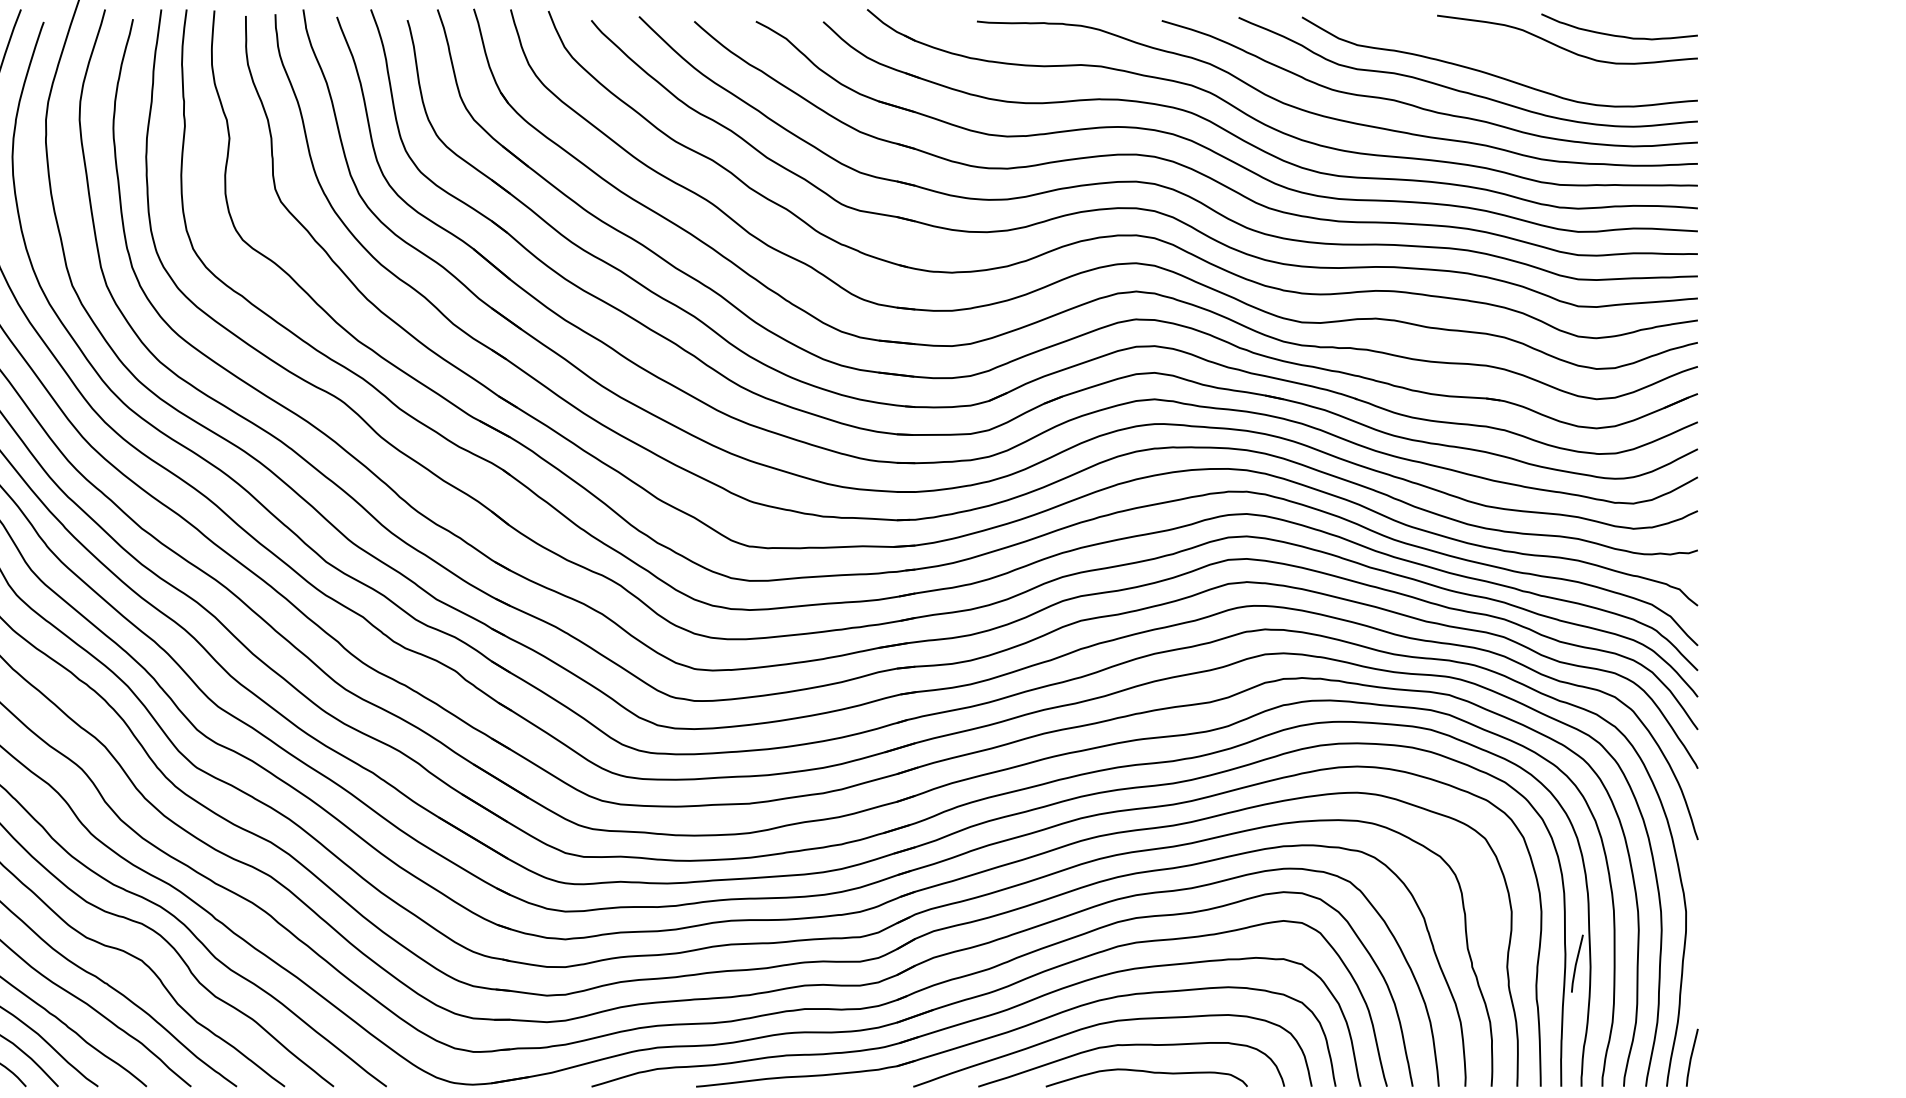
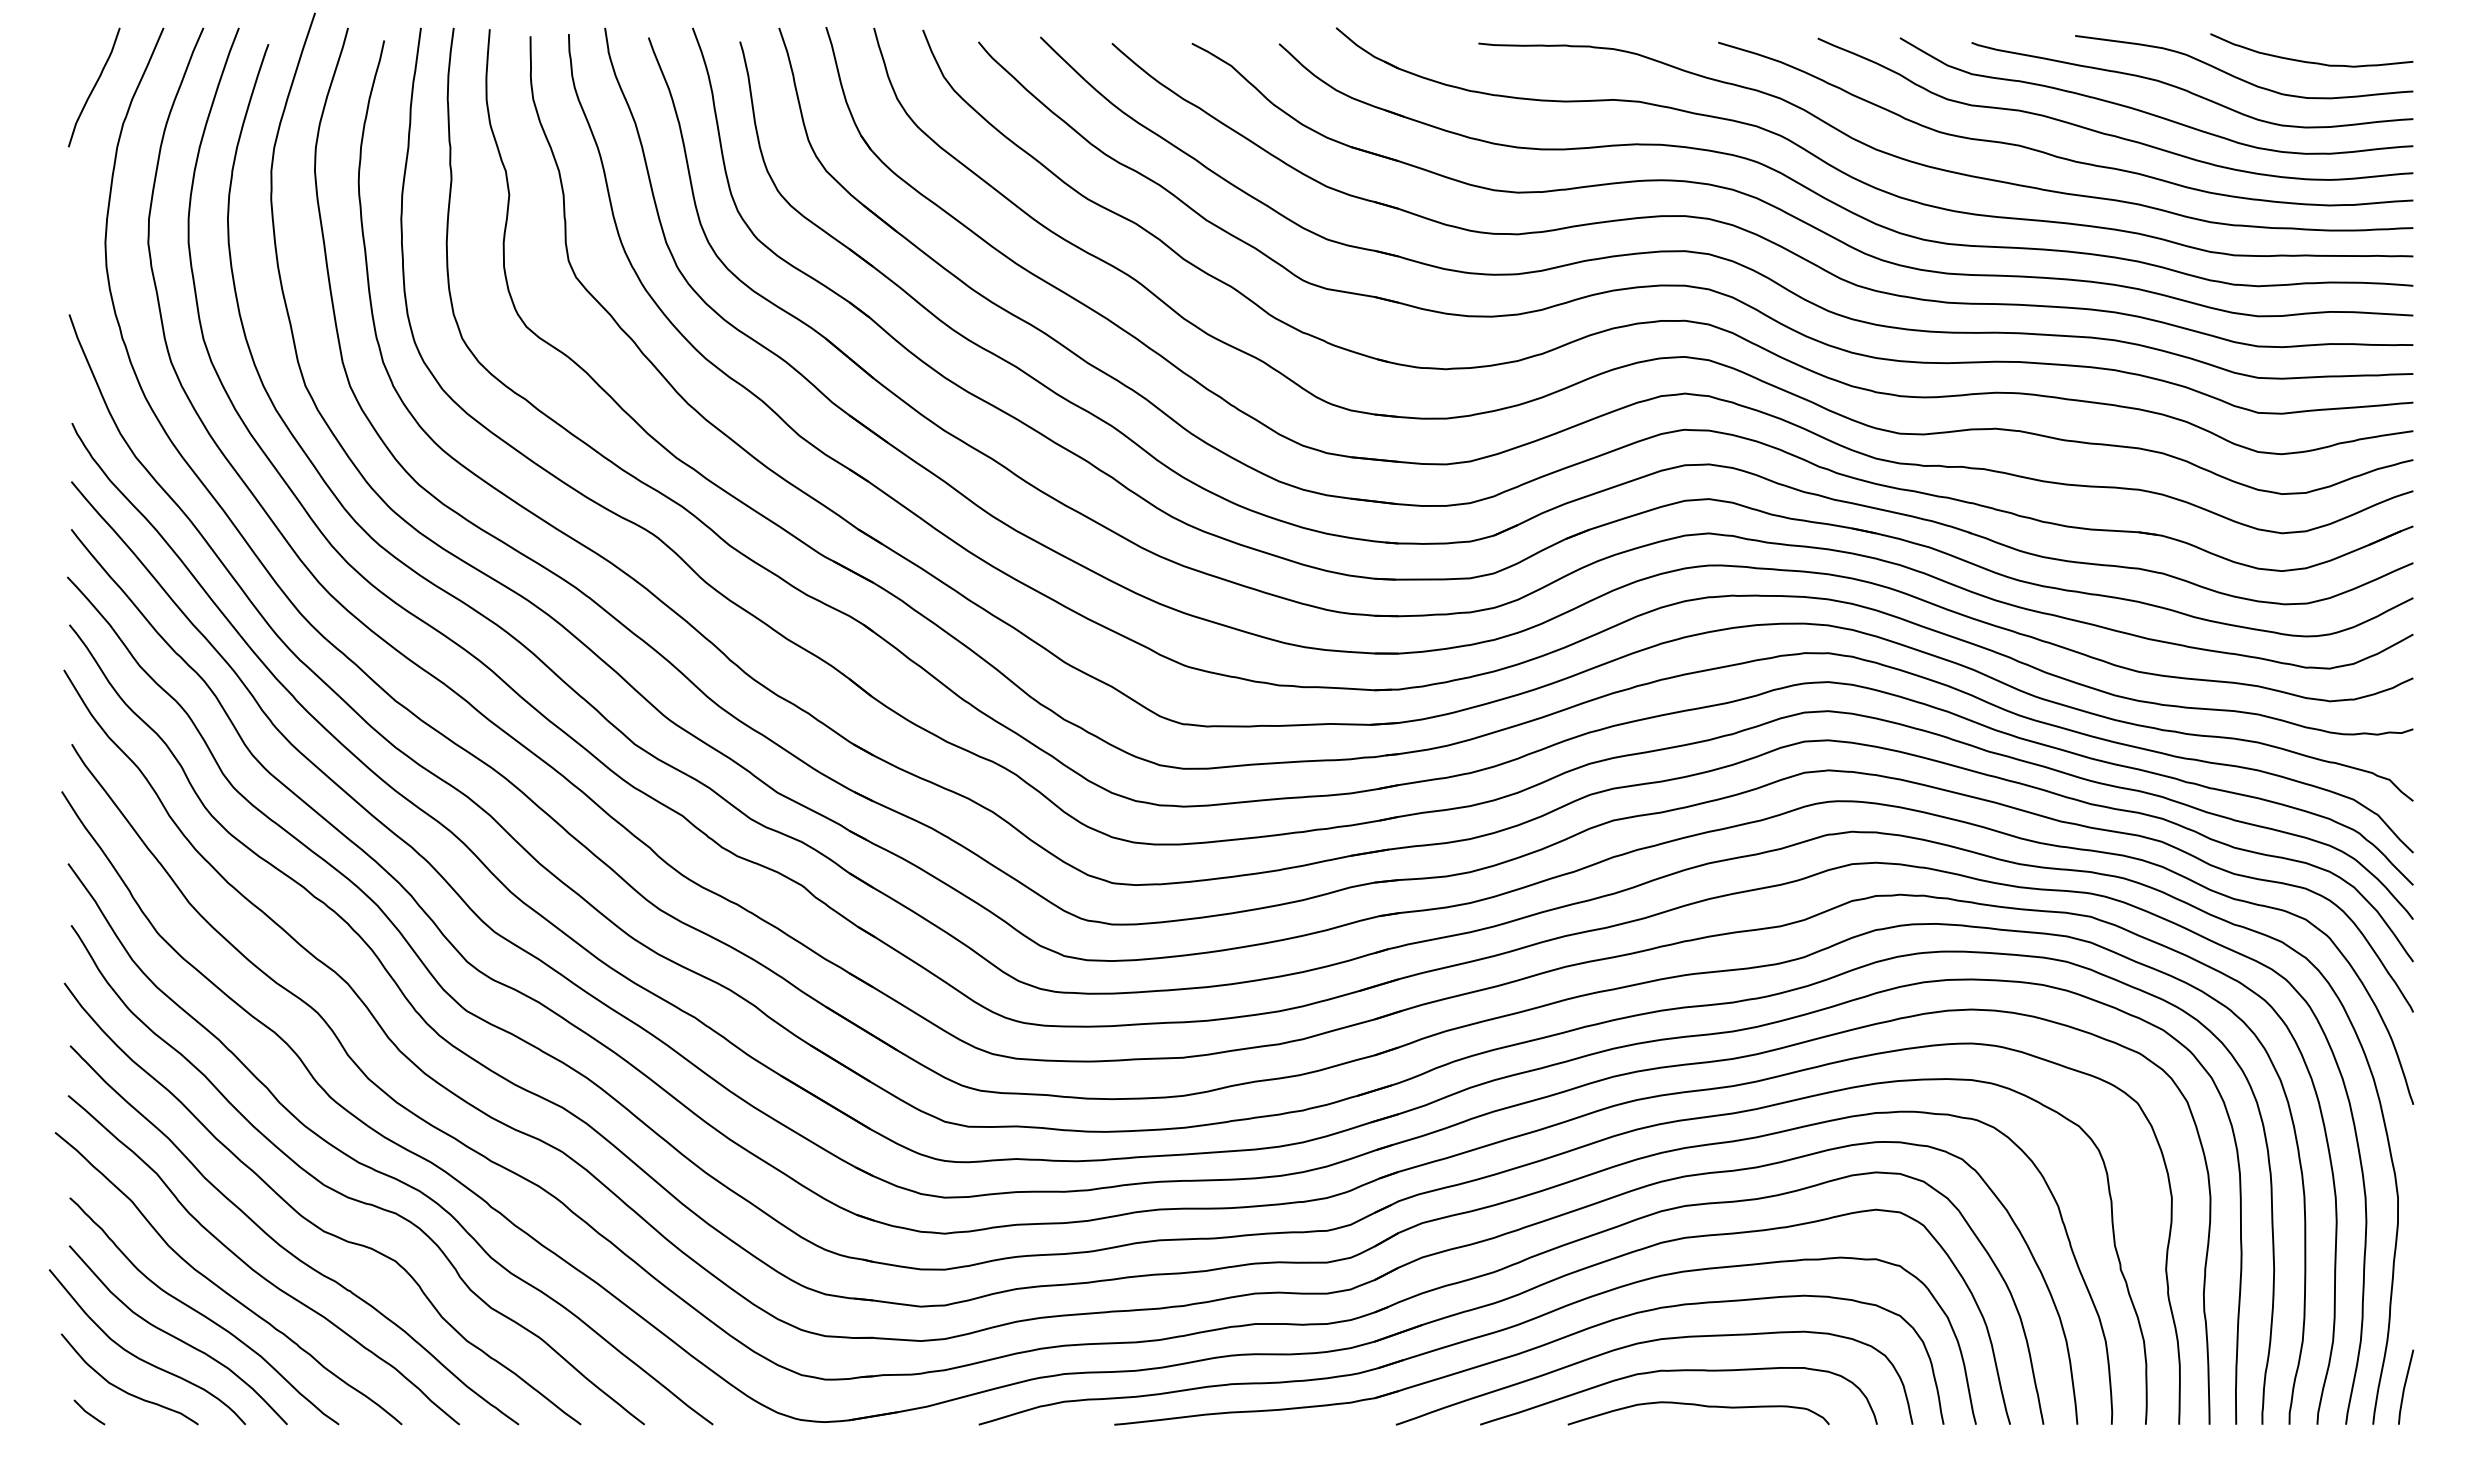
curve: (1526, 58) -> (2190, 91), added
line: (1576, 963) -> (2256, 1264), removed

